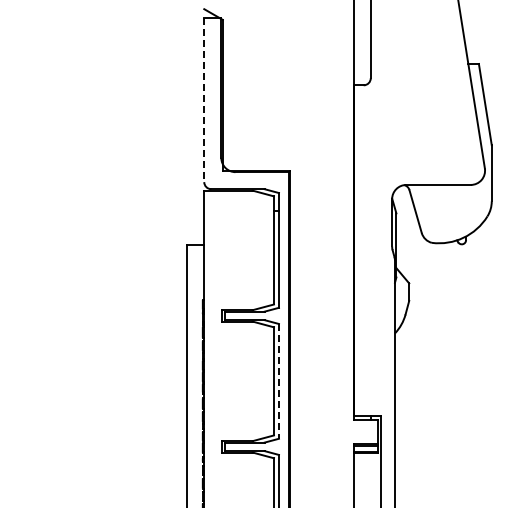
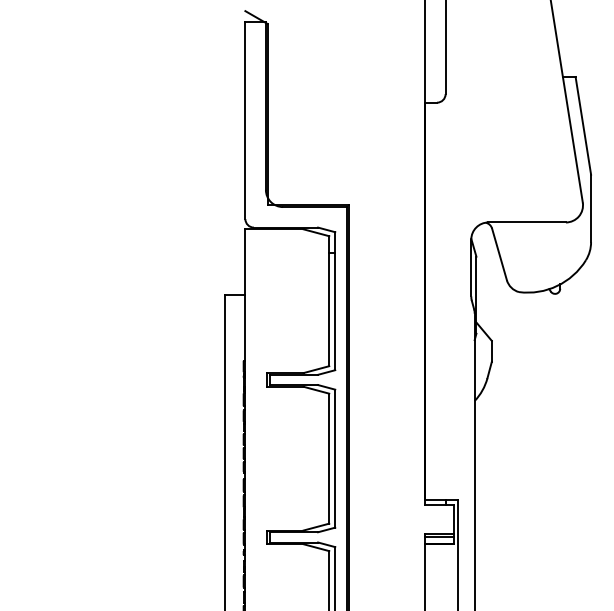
line: (204, 100) -> (245, 120), dashed -> solid
line: (278, 381) -> (334, 458), dashed -> solid

